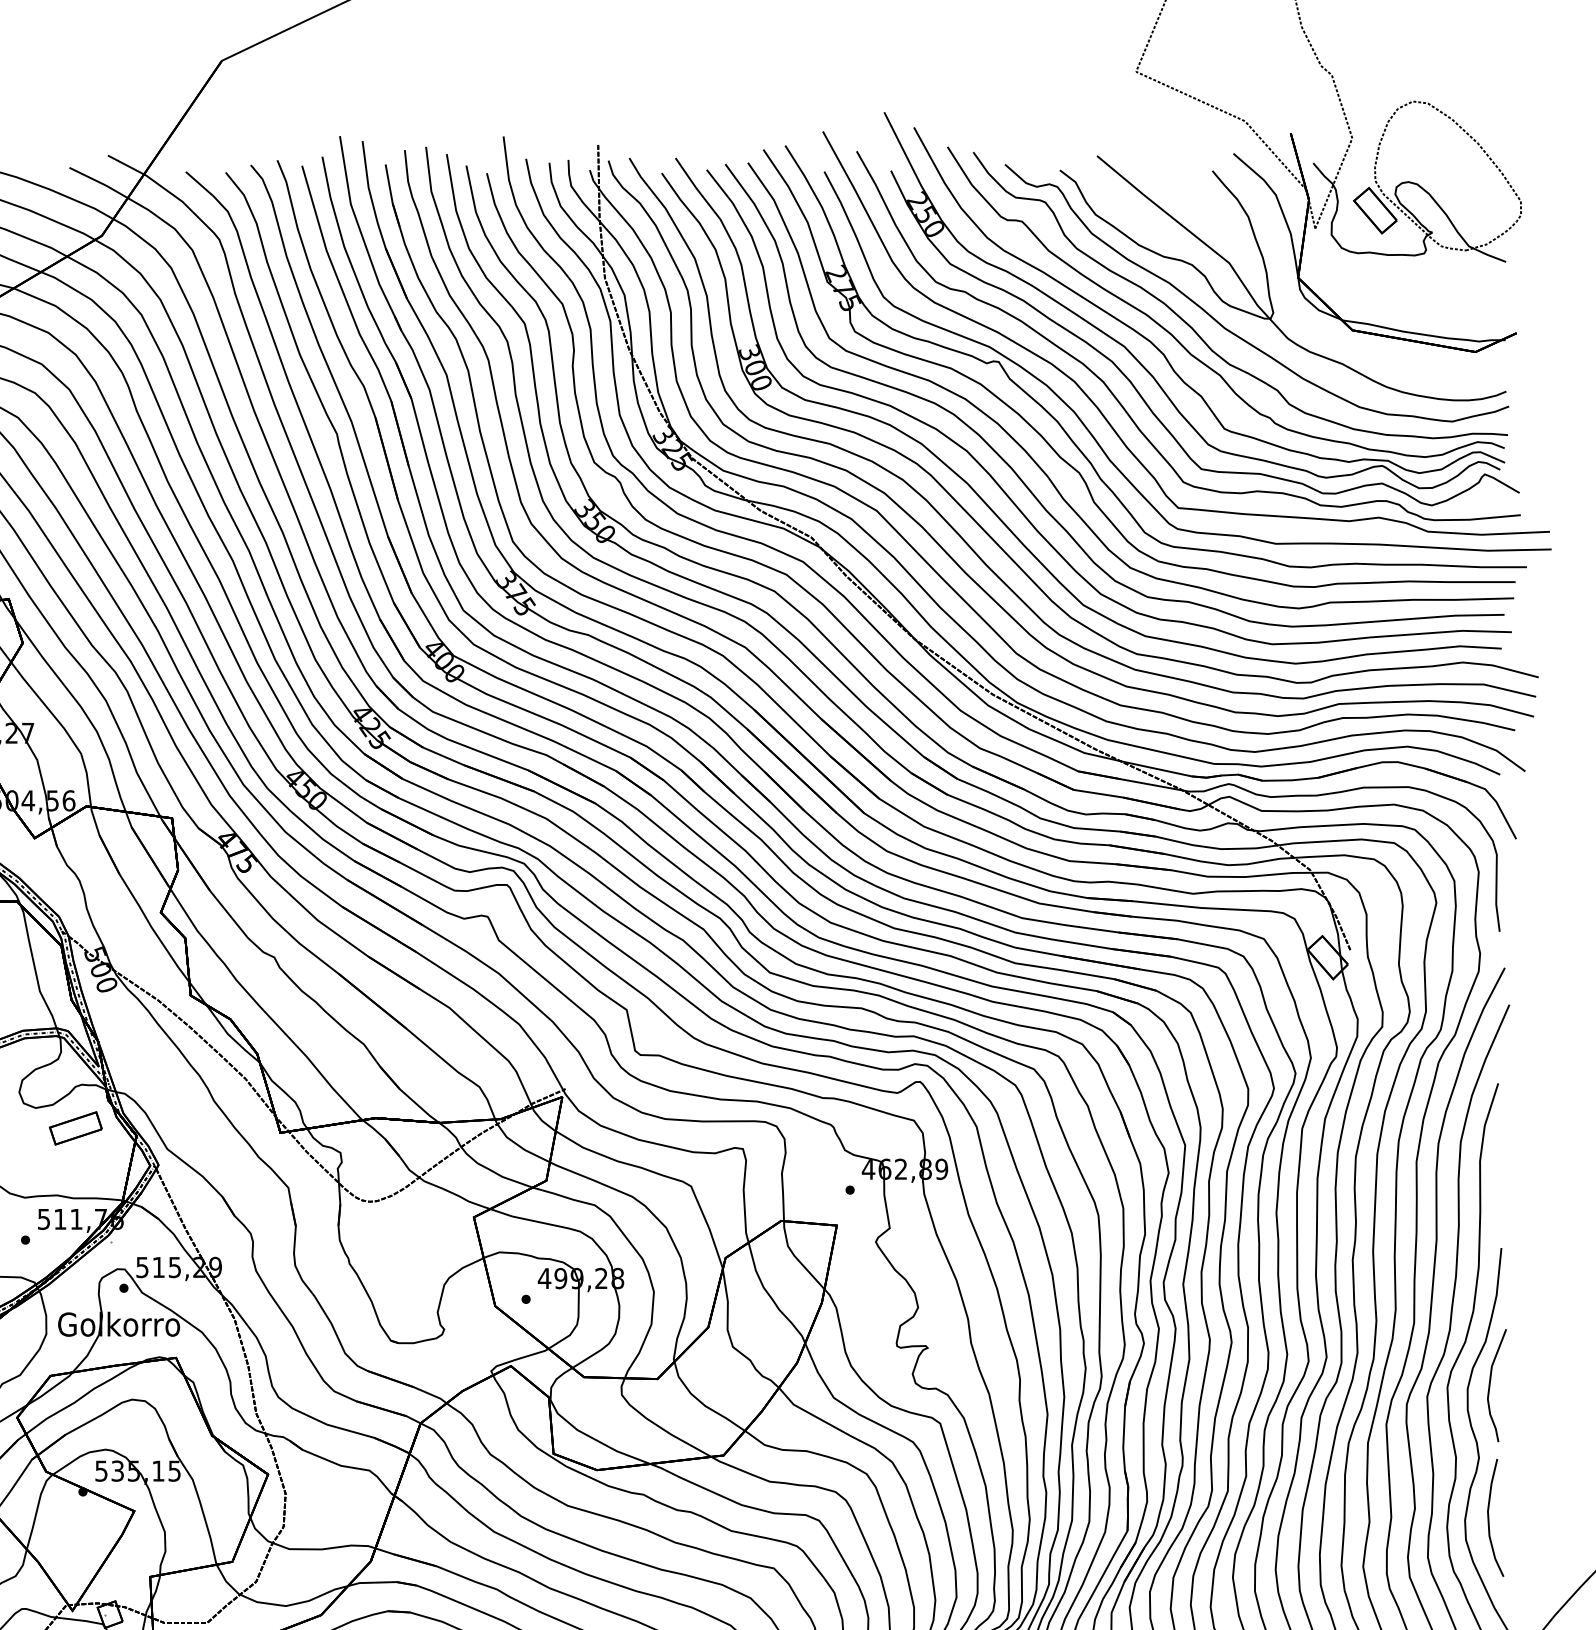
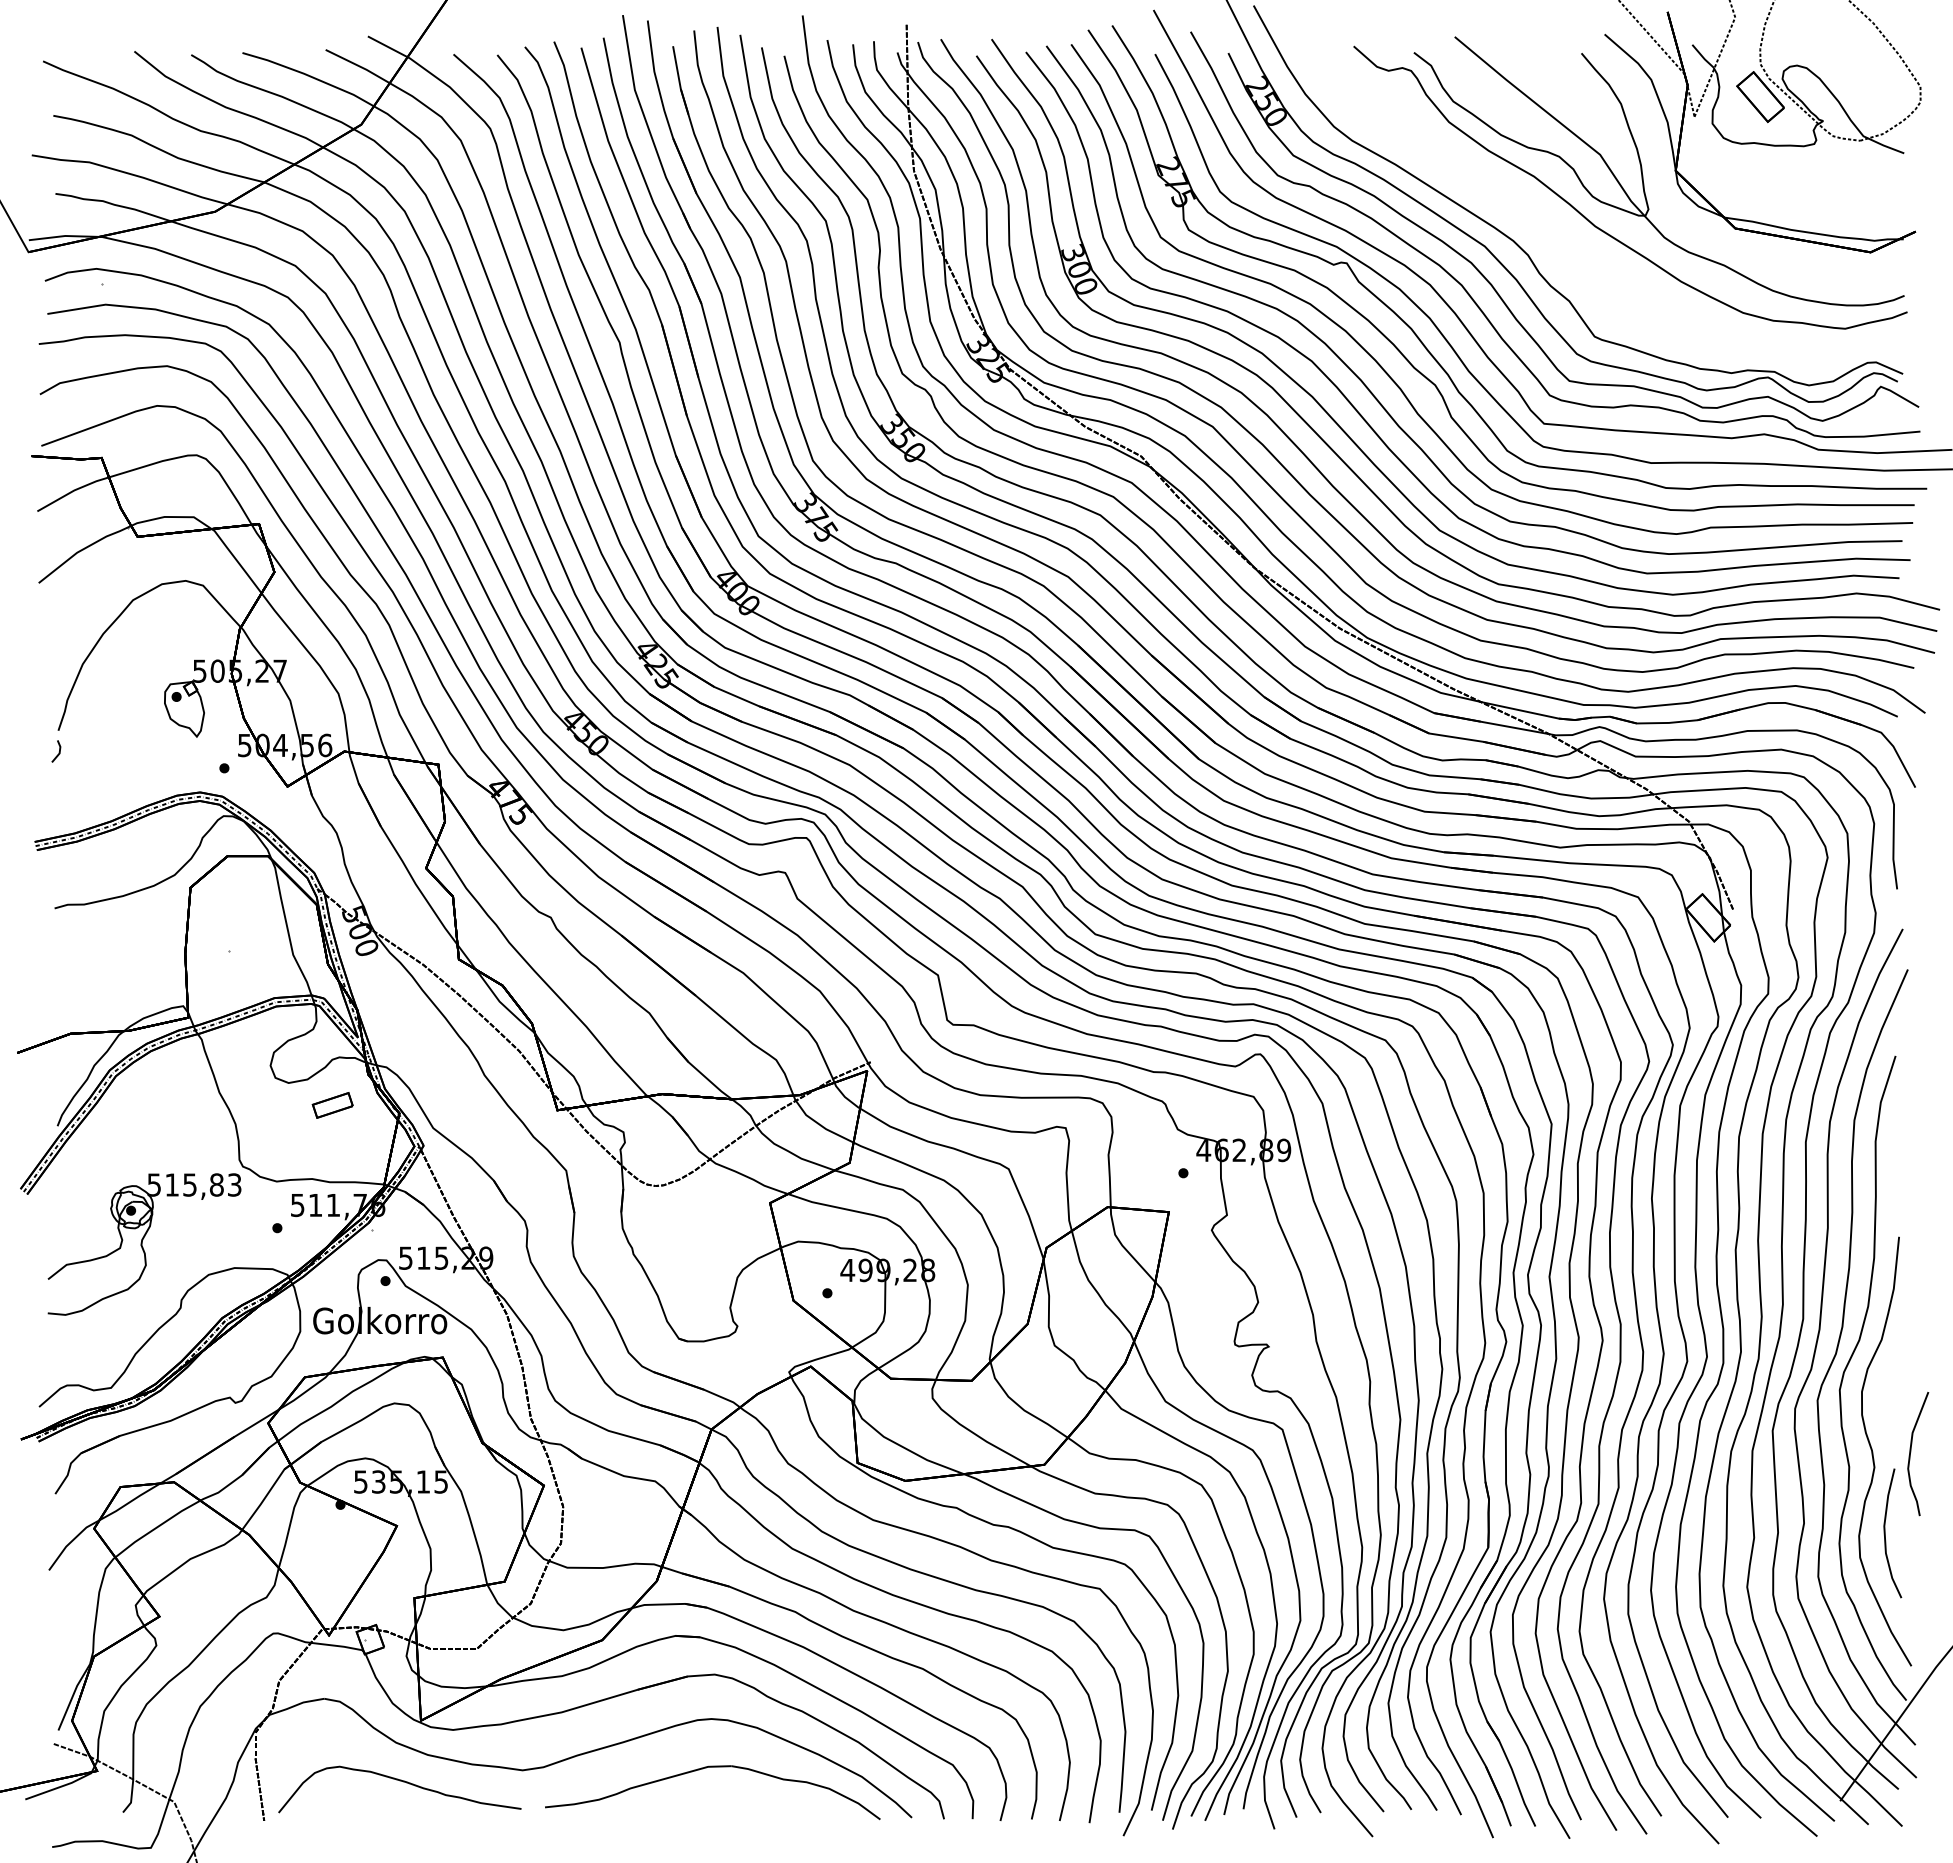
part: (1196, 332) -> (1564, 230), removed
part: (75, 1128) -> (332, 1105), size x0.7
curve: (1490, 1384) -> (1911, 1452), moved

